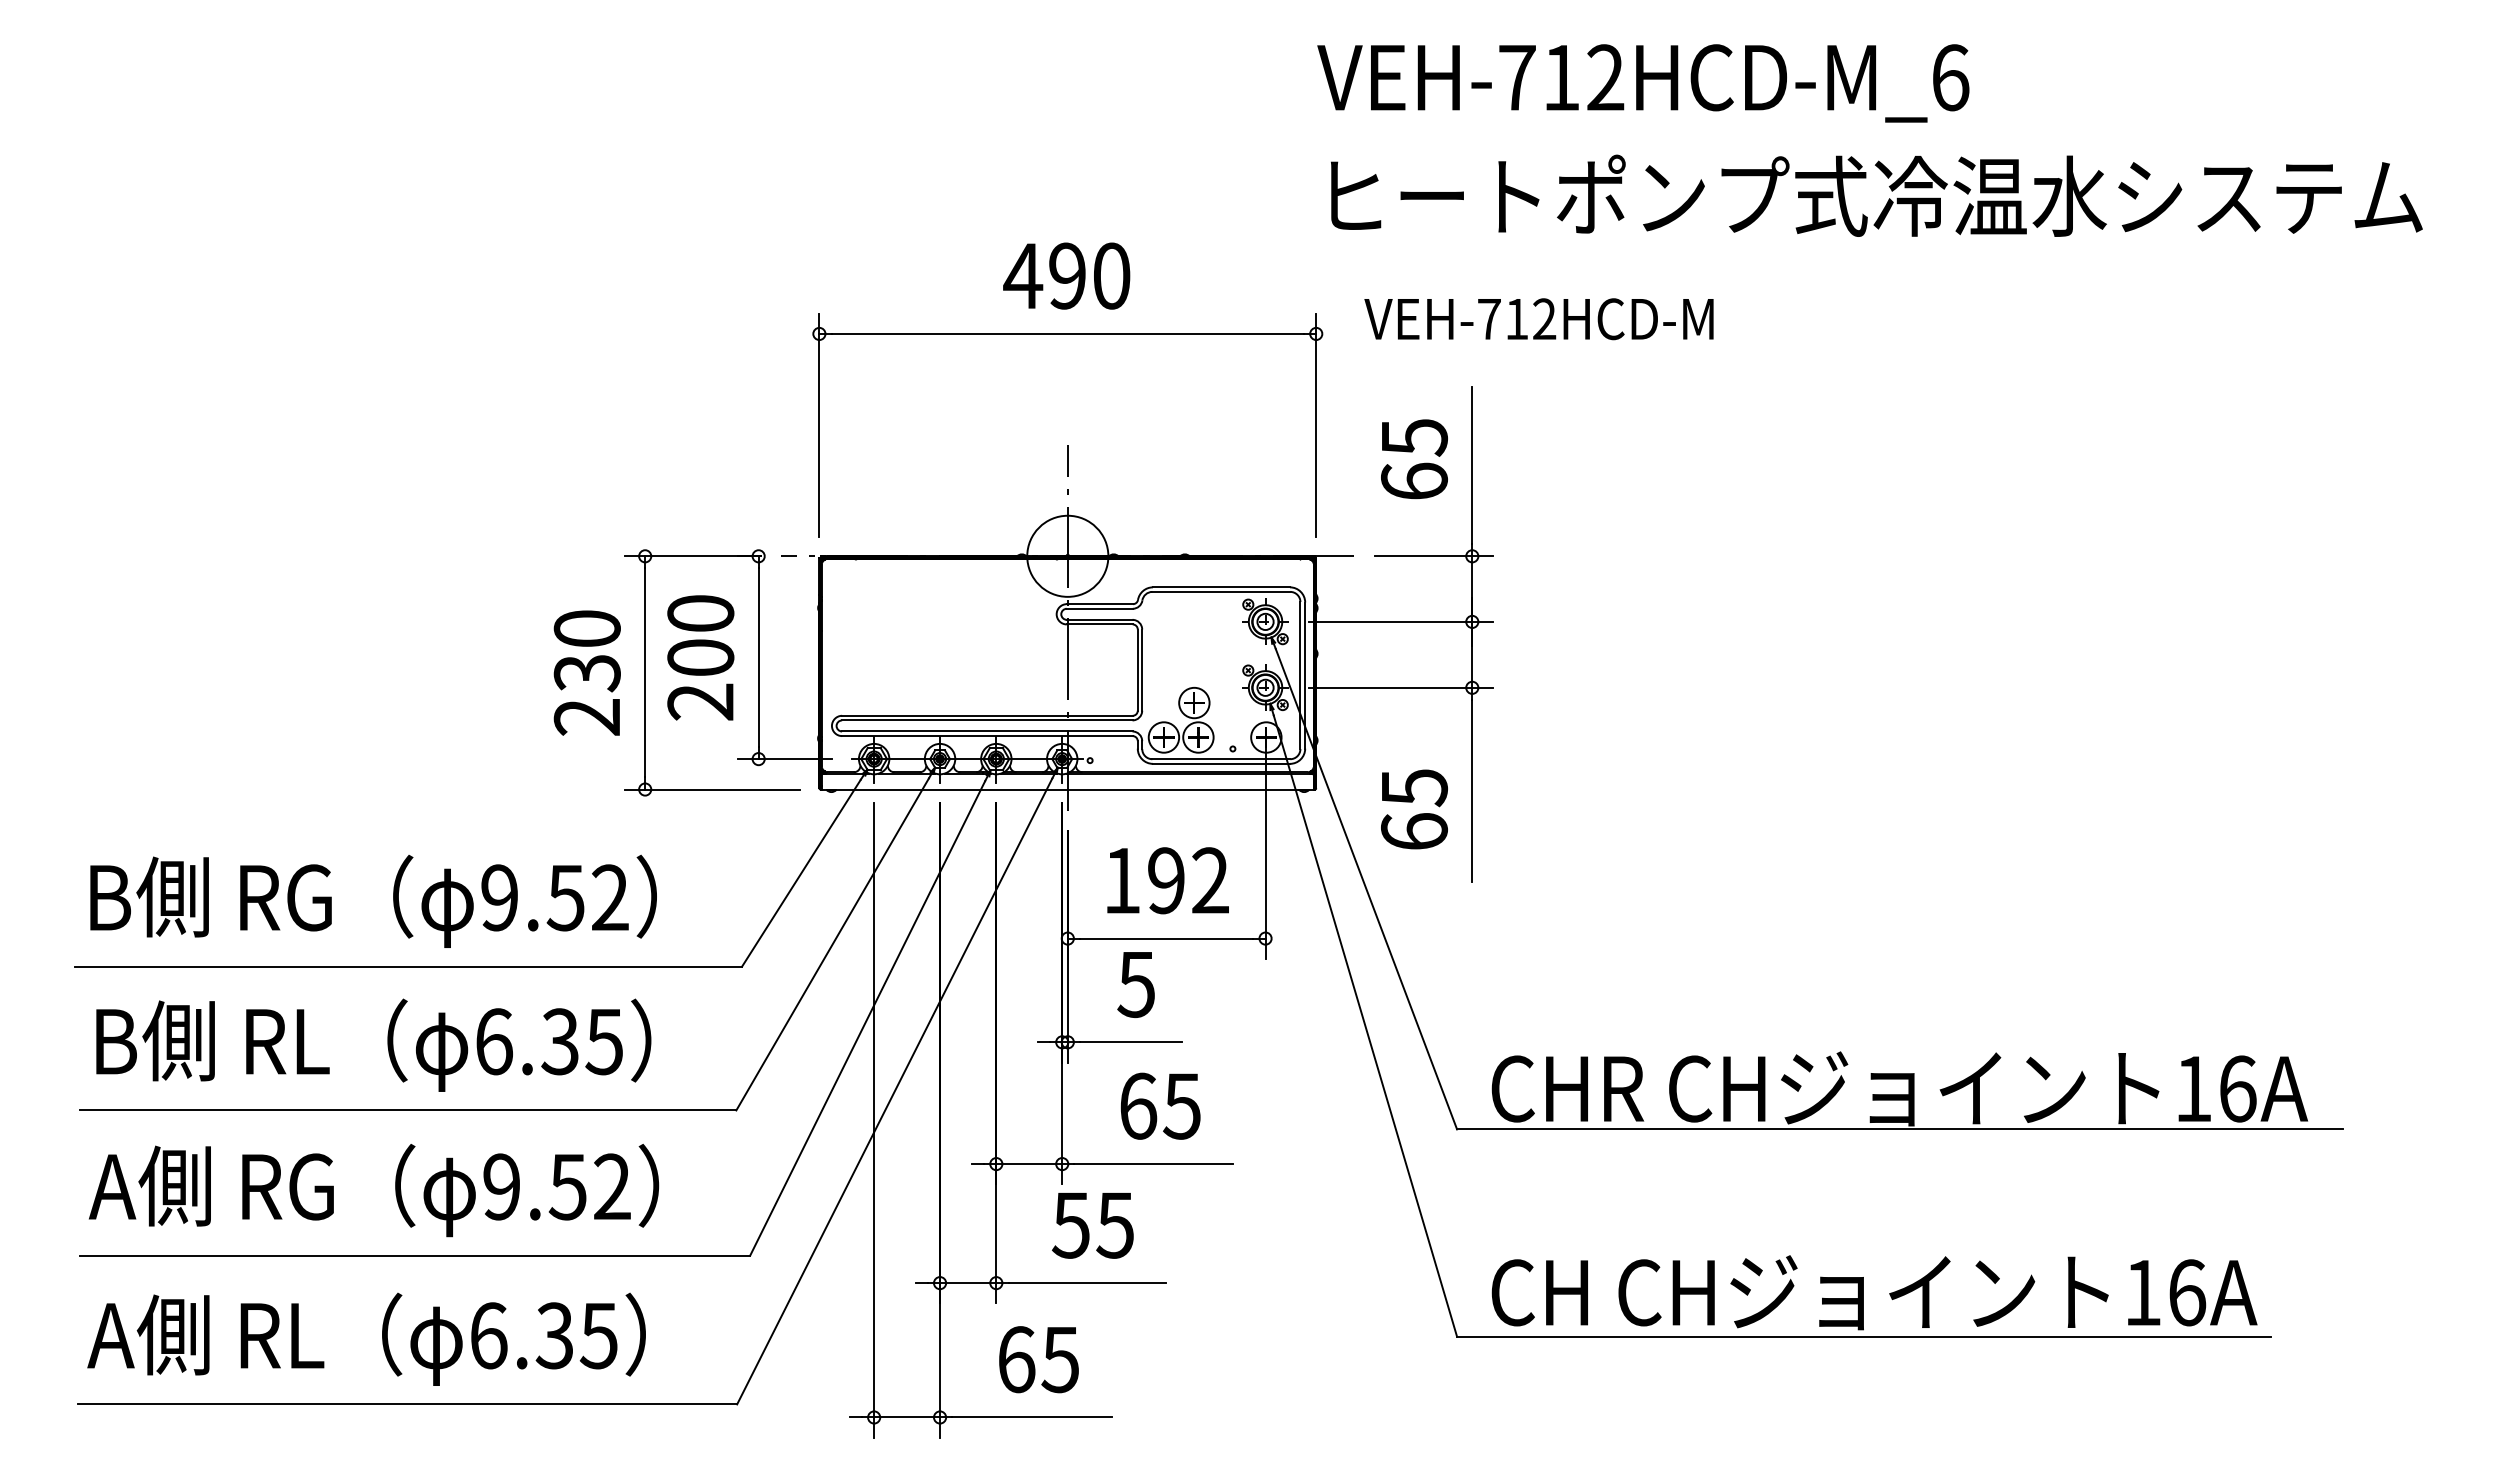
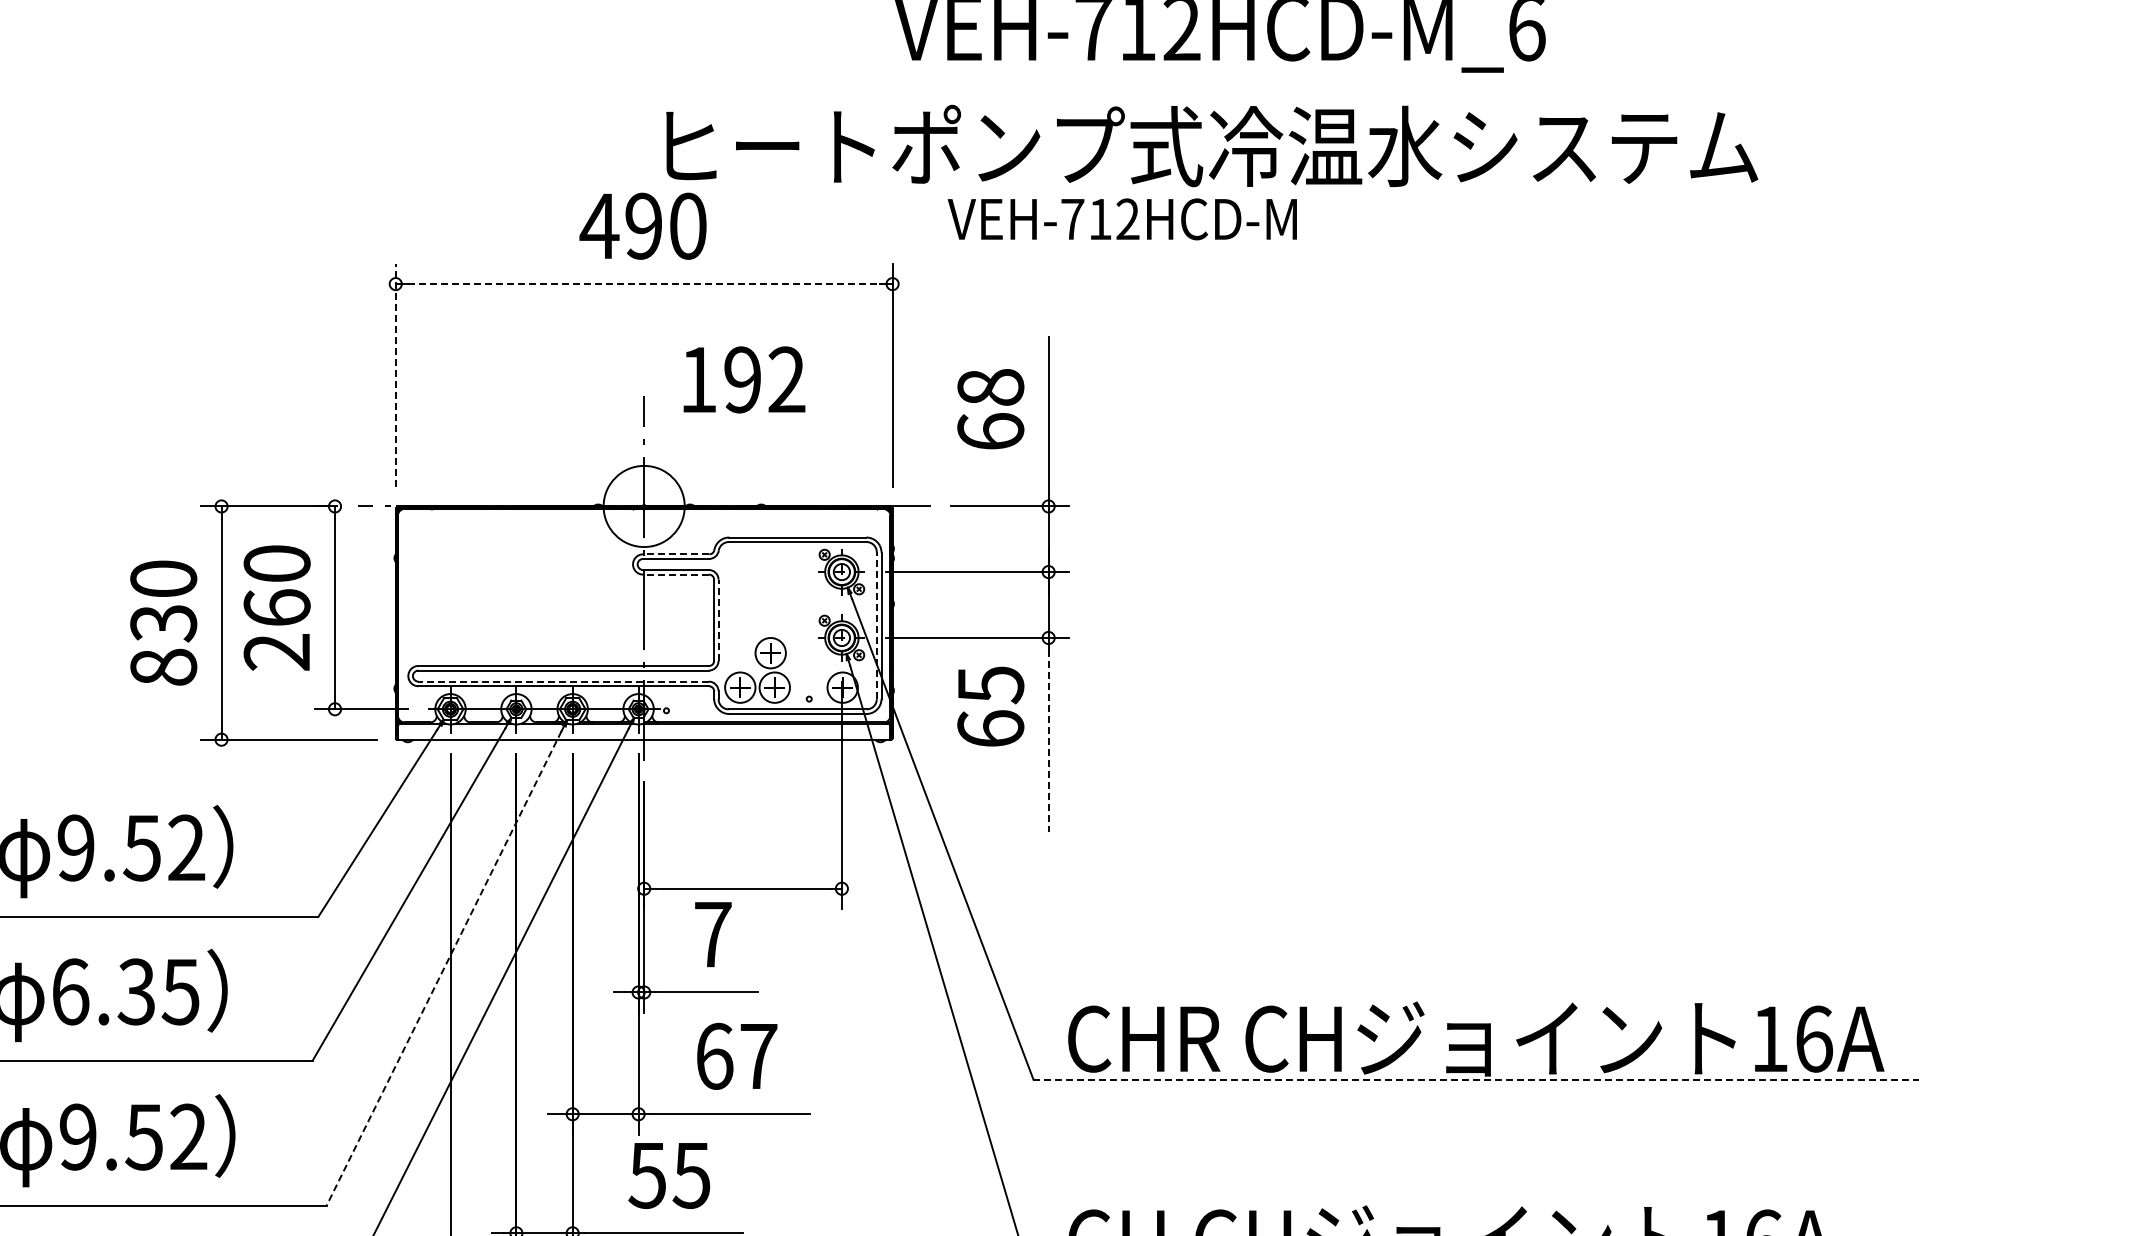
text: (1876, 195) -> (1211, 145), moved
text: (1538, 319) -> (1121, 219), moved
line: (1068, 333) -> (644, 283), solid -> dashed
line: (819, 425) -> (395, 375), solid -> dashed
text: (1414, 437) -> (990, 387), 65 -> 68
line: (1099, 604) -> (675, 554), solid -> dashed
line: (1099, 624) -> (675, 574), solid -> dashed
text: (700, 657) -> (276, 607), 200 -> 260
line: (1142, 670) -> (718, 620), solid -> dashed
line: (1300, 675) -> (876, 625), solid -> dashed
text: (586, 716) -> (162, 666), 230 -> 830
line: (986, 731) -> (562, 681), solid -> dashed
line: (1472, 791) -> (1048, 741), solid -> dashed
text: (1414, 809) -> (990, 706), moved
text: (1167, 880) -> (743, 379), moved
text: (1136, 985) -> (712, 935), 5 -> 7
line: (867, 1018) -> (443, 968), solid -> dashed
text: (1181, 1106) -> (757, 1056), 65 -> 67
line: (1899, 1129) -> (1475, 1079), solid -> dashed

